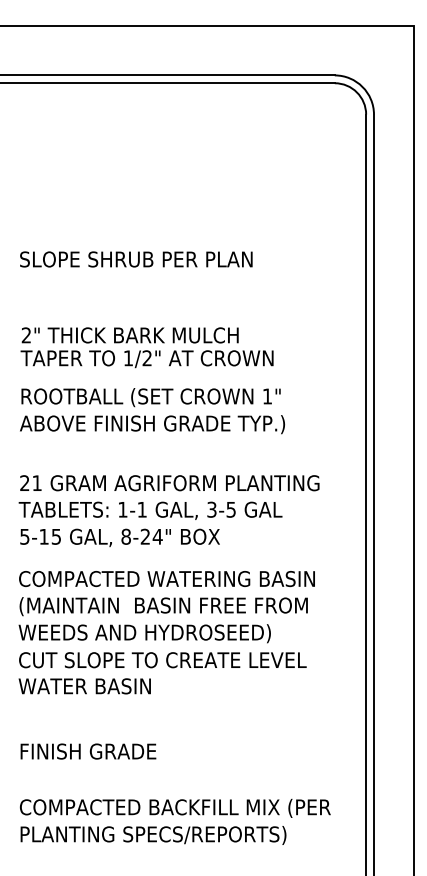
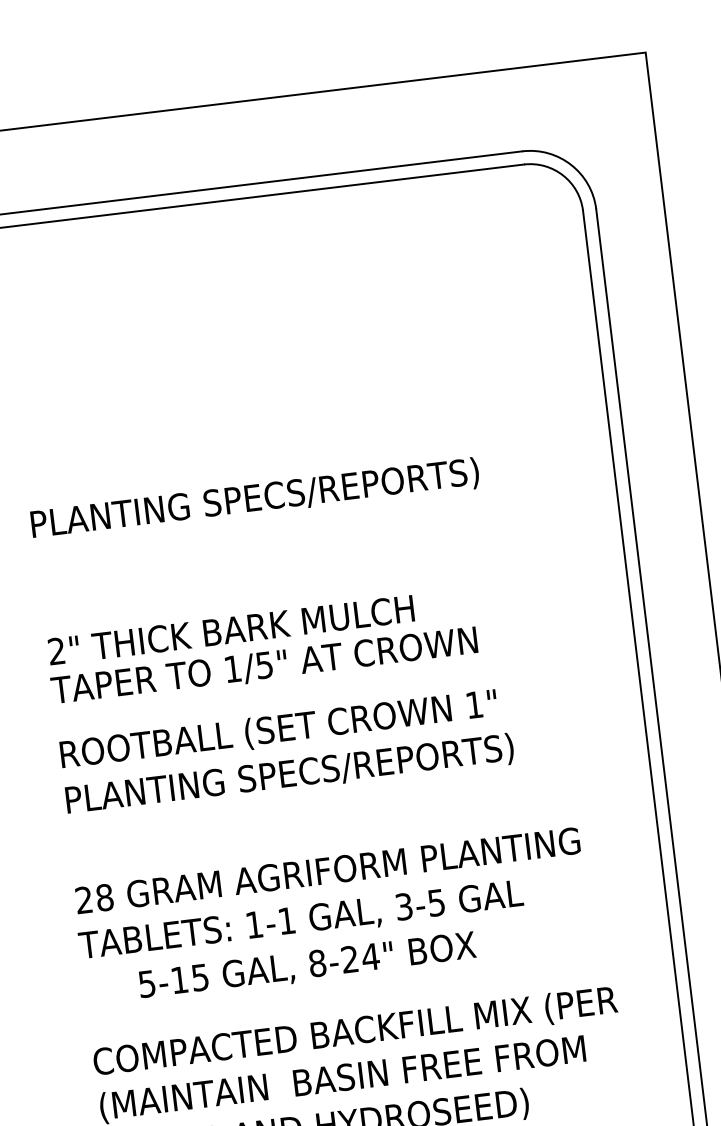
text: (153, 260) -> (255, 499), SLOPE SHRUB PER PLAN -> PLANTING SPECS/REPORTS)
text: (146, 358) -> (263, 665), 1/2" -> 1/5"
text: (153, 424) -> (288, 775), ABOVE FINISH GRADE TYP.) -> PLANTING SPECS/REPORTS)
text: (36, 483) -> (103, 898), 21 -> 28
text: (119, 537) -> (306, 965), moved
text: (238, 579) -> (462, 1018), COMPACTED WATERING BASIN -> COMPACTED BACKFILL MIX (PER

